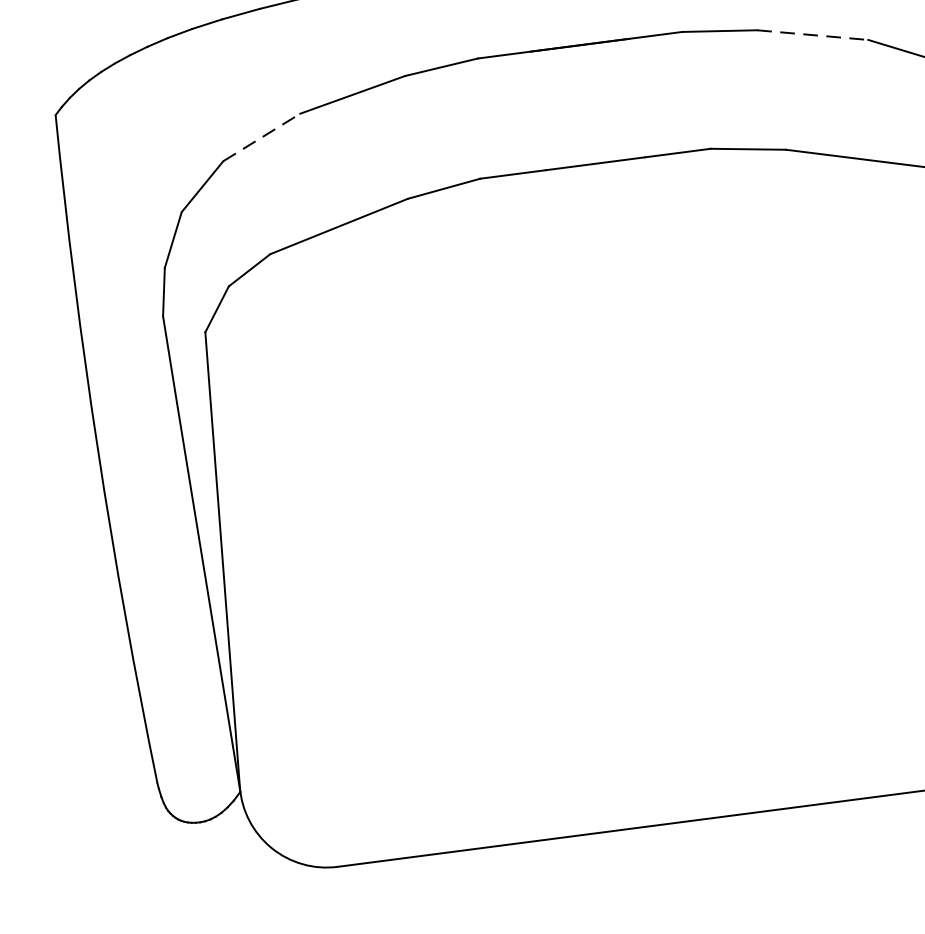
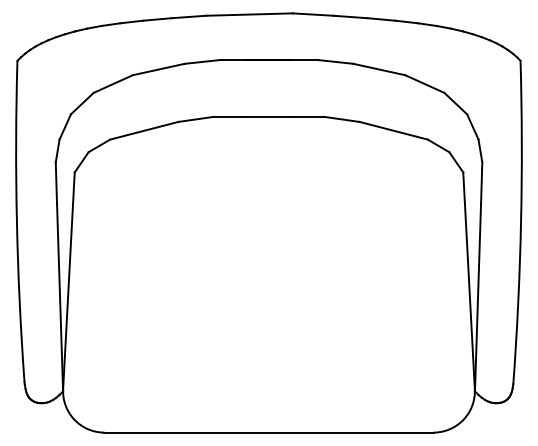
line: (813, 34) -> (379, 69), dashed -> solid
line: (262, 136) -> (113, 83), dashed -> solid

